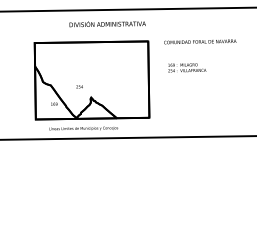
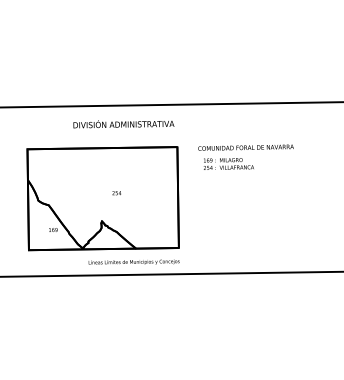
text: (186, 67) -> (228, 163), moved
text: (79, 87) -> (116, 193), moved
text: (83, 128) -> (133, 261), moved

